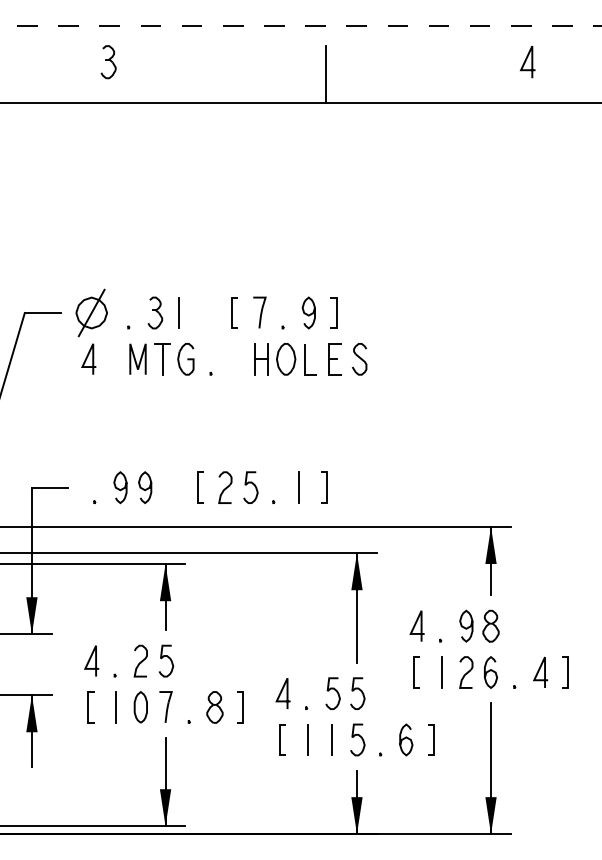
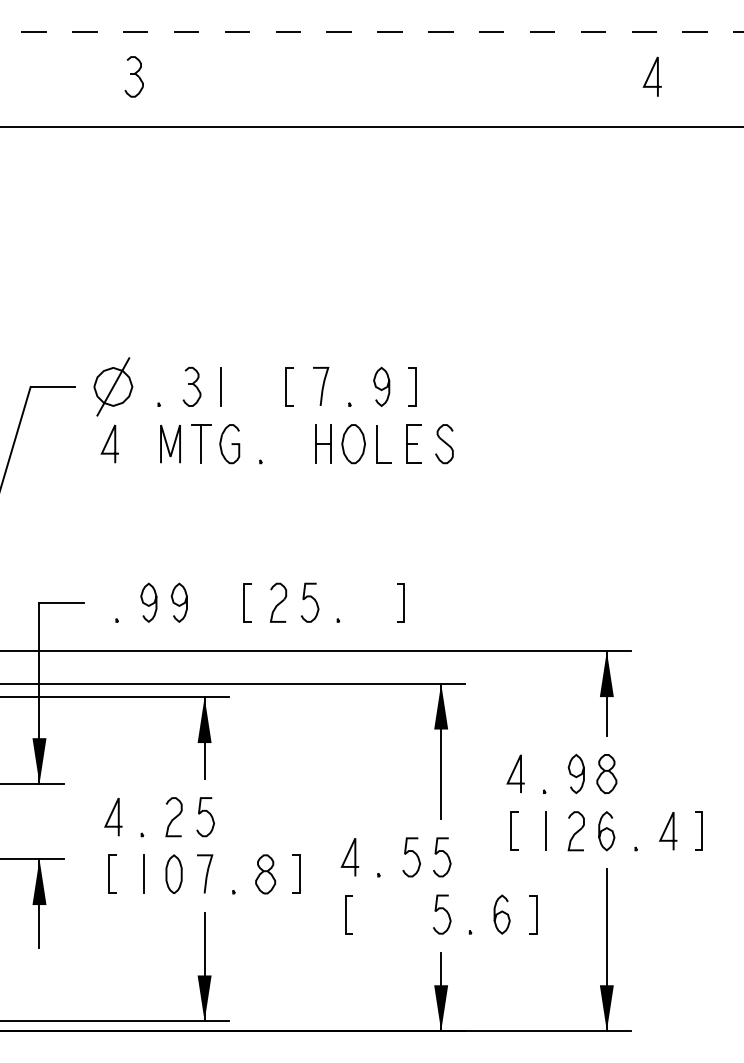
line: (325, 74) -> (402, 92), removed
line: (299, 487) -> (370, 602), removed
line: (307, 739) -> (380, 914), removed
line: (332, 739) -> (410, 914), removed

